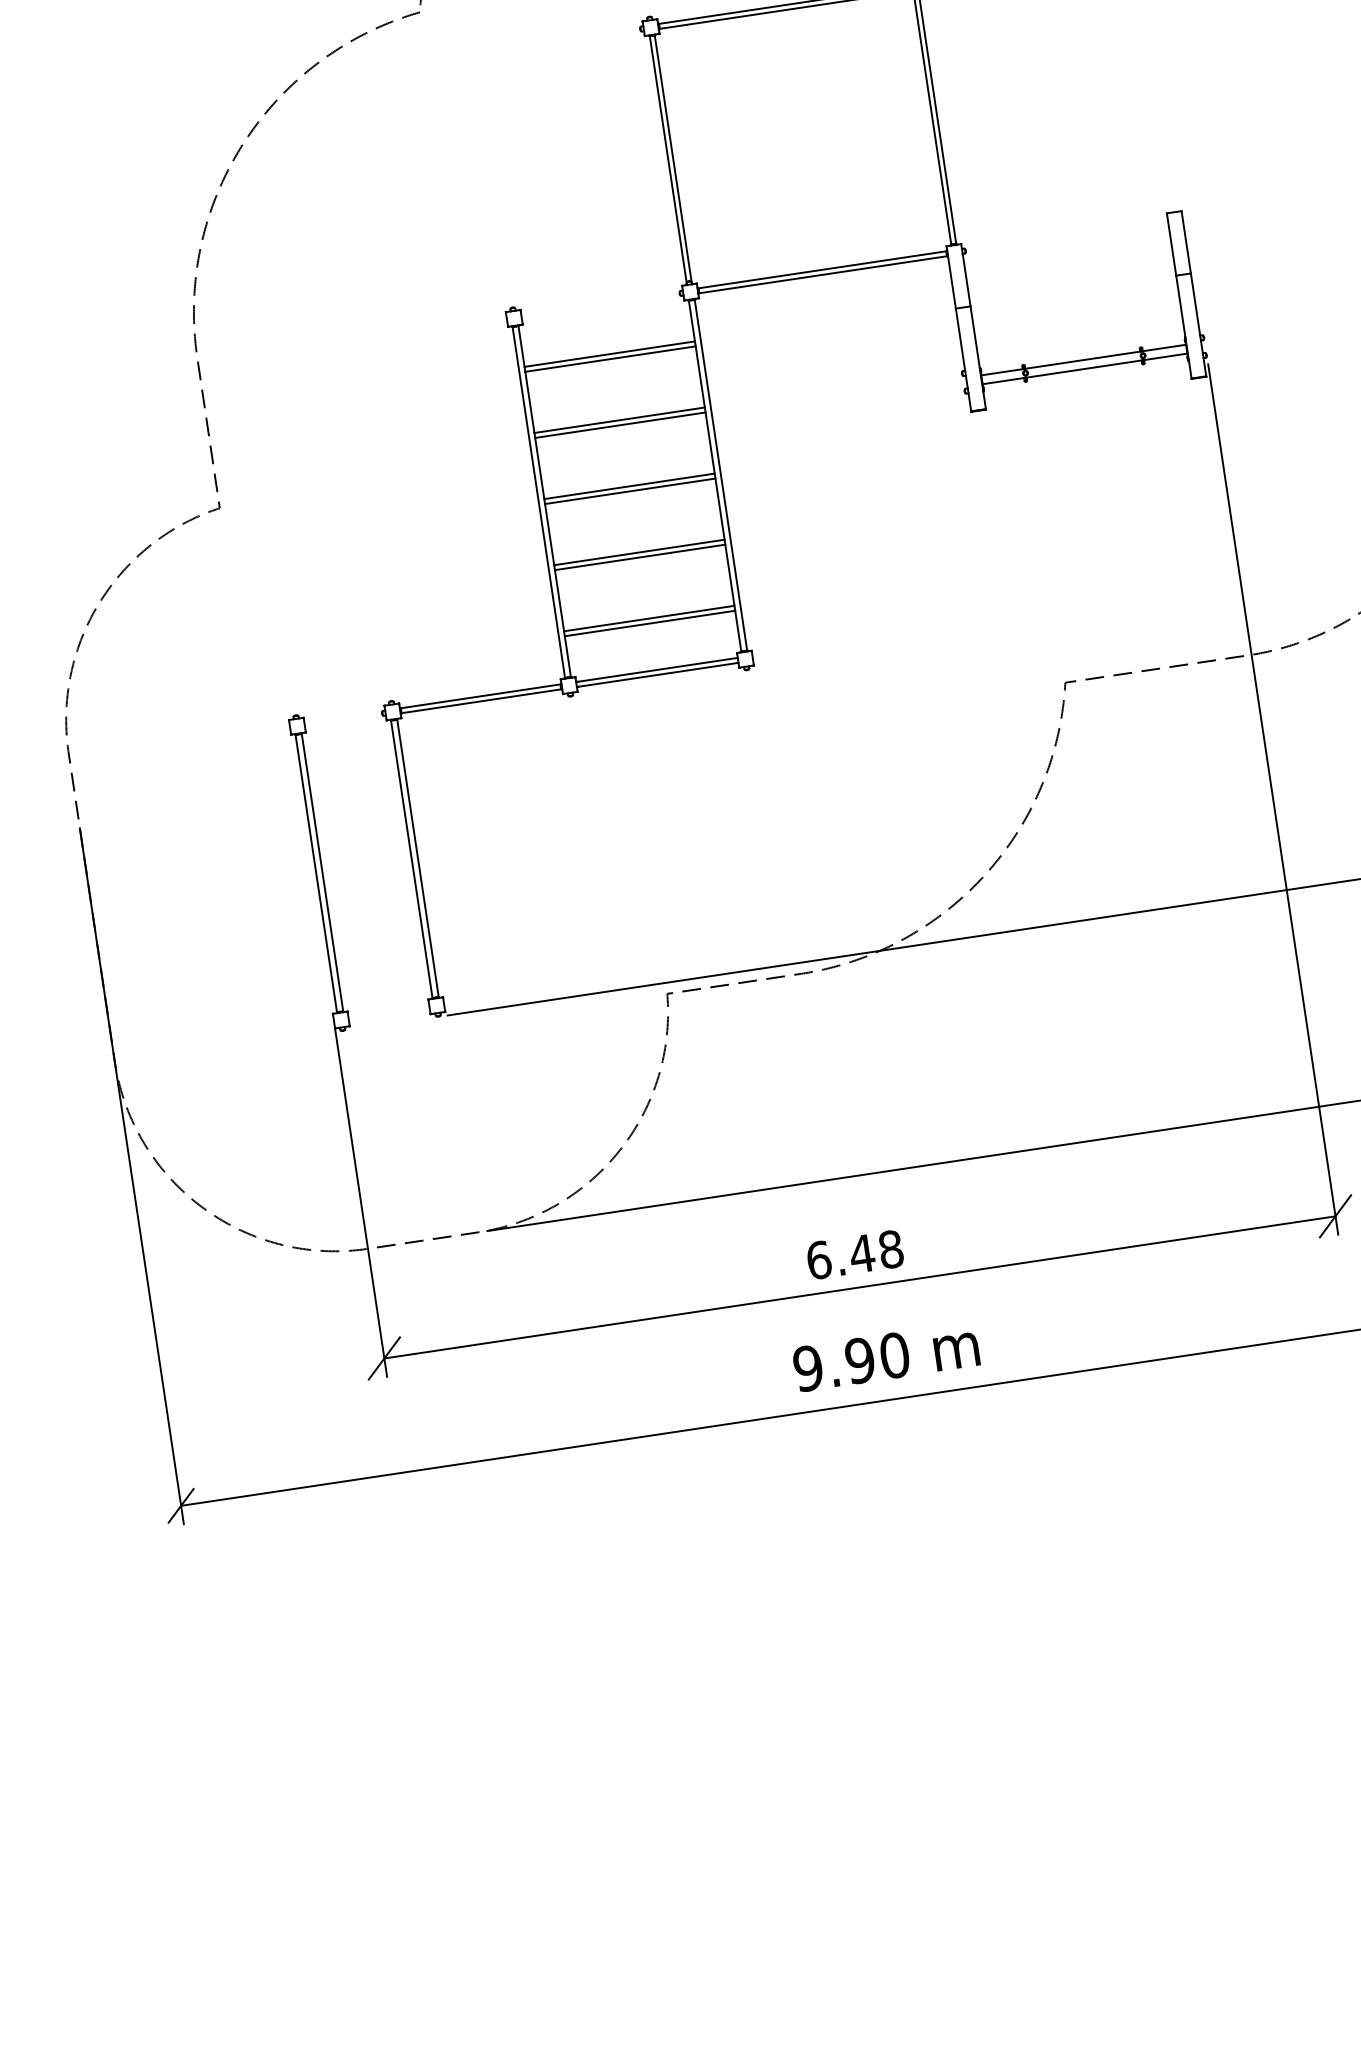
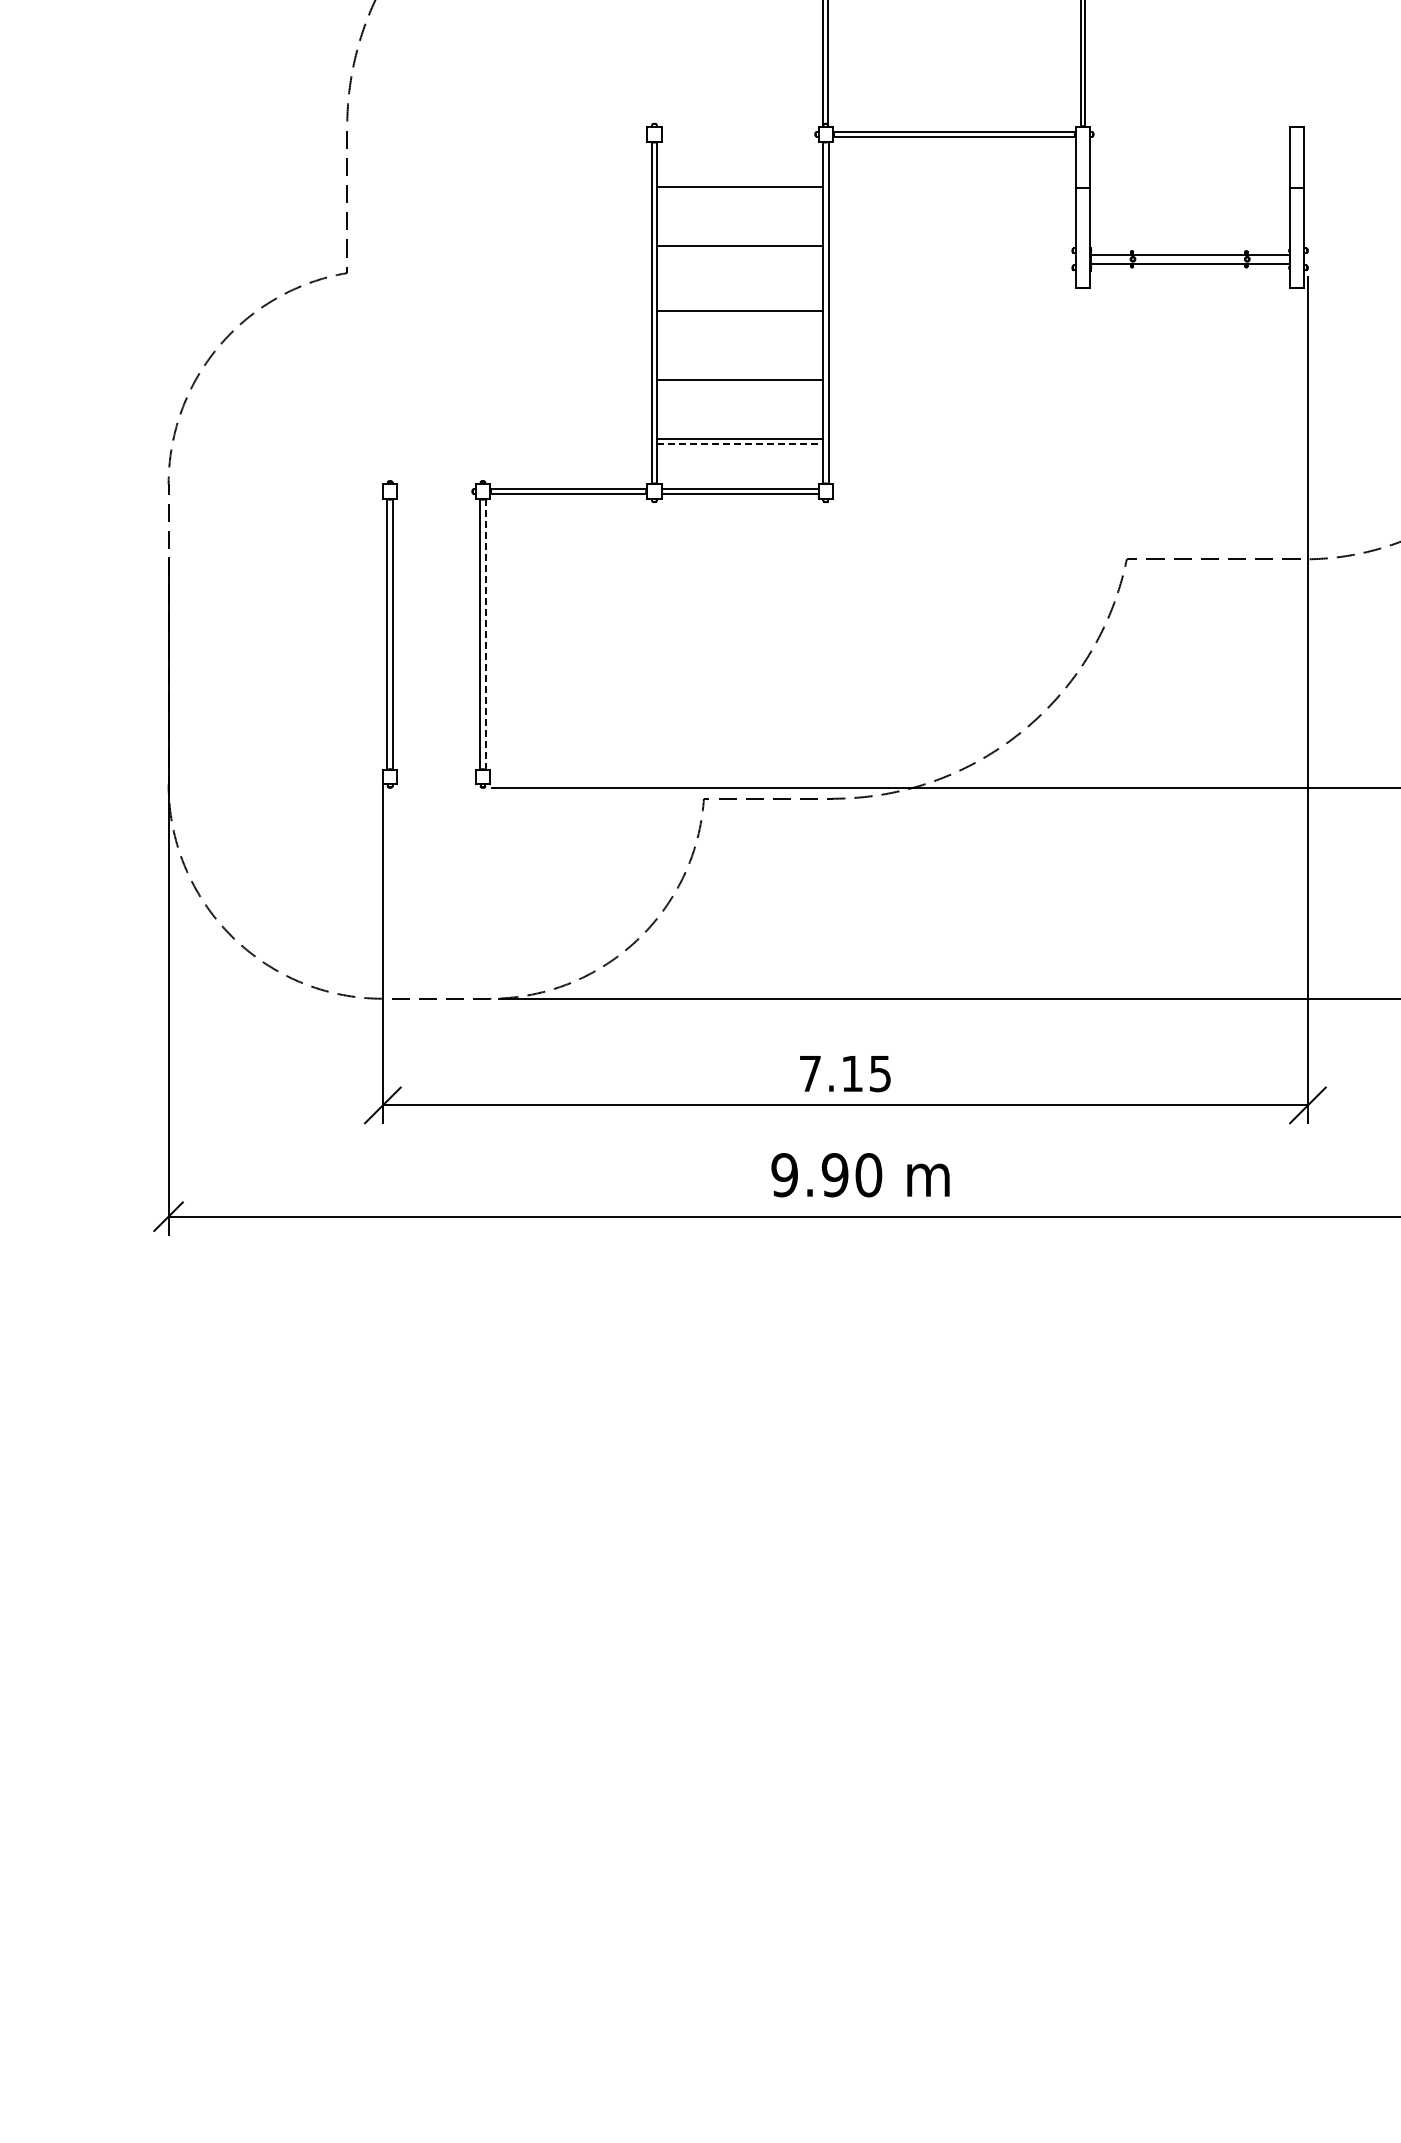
line: (609, 353) -> (739, 181), removed
line: (619, 425) -> (739, 251), removed
line: (629, 491) -> (739, 315), removed
line: (638, 552) -> (739, 374), removed
line: (650, 622) -> (740, 443), solid -> dashed
line: (417, 857) -> (485, 633), solid -> dashed
text: (855, 1254) -> (845, 1073), 6.48 -> 7.15

